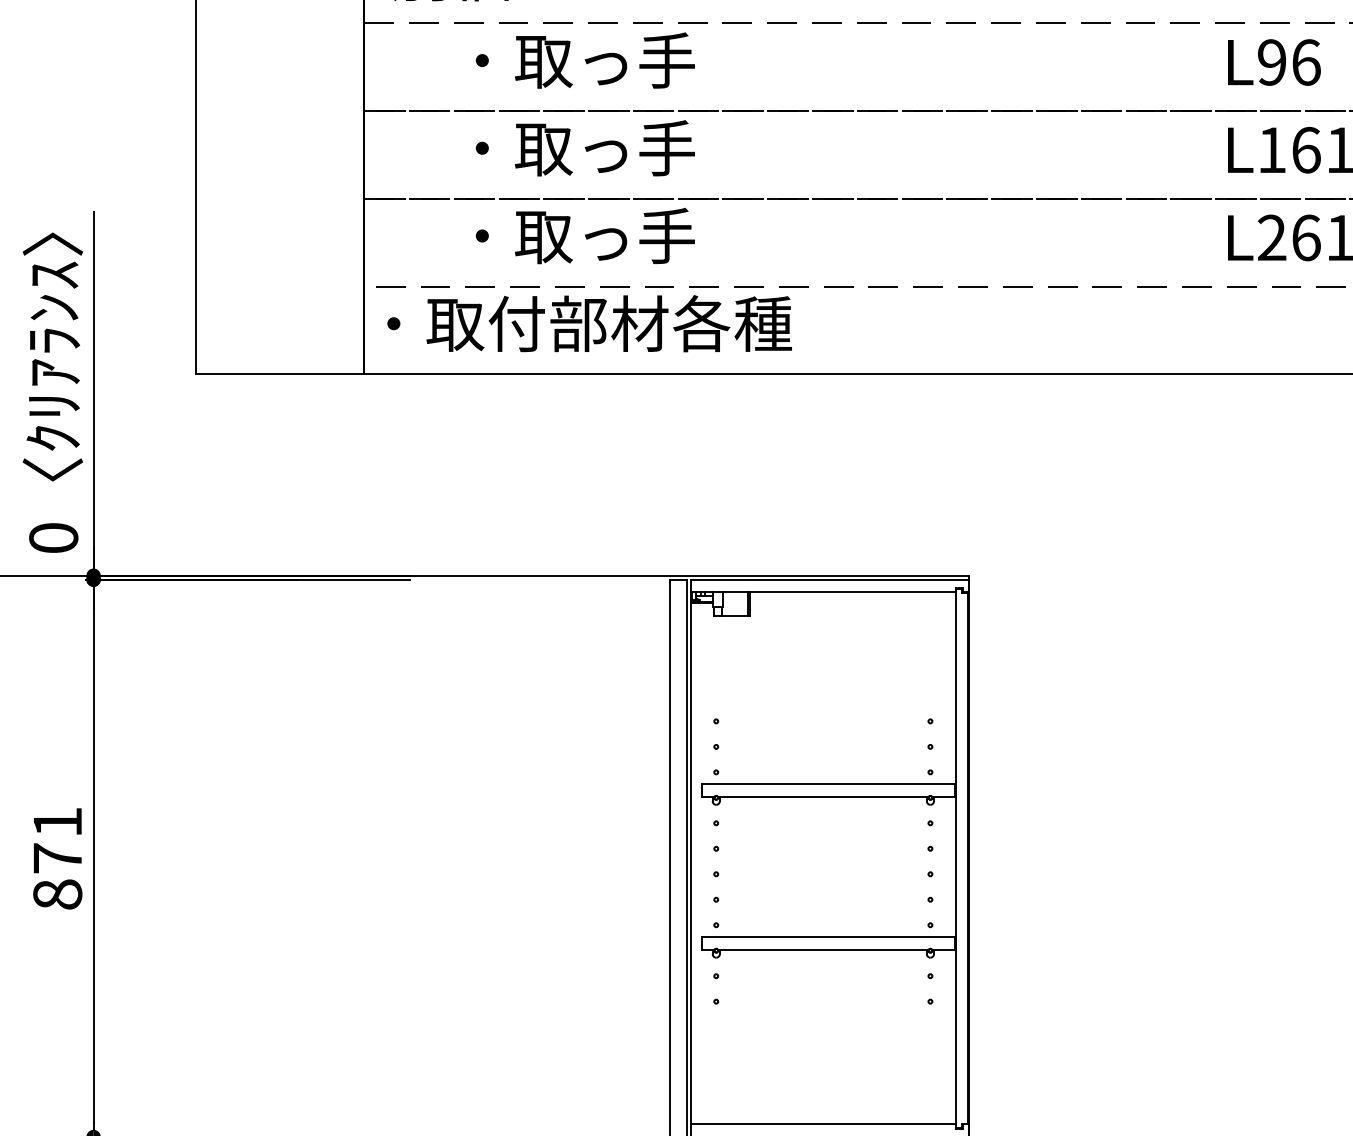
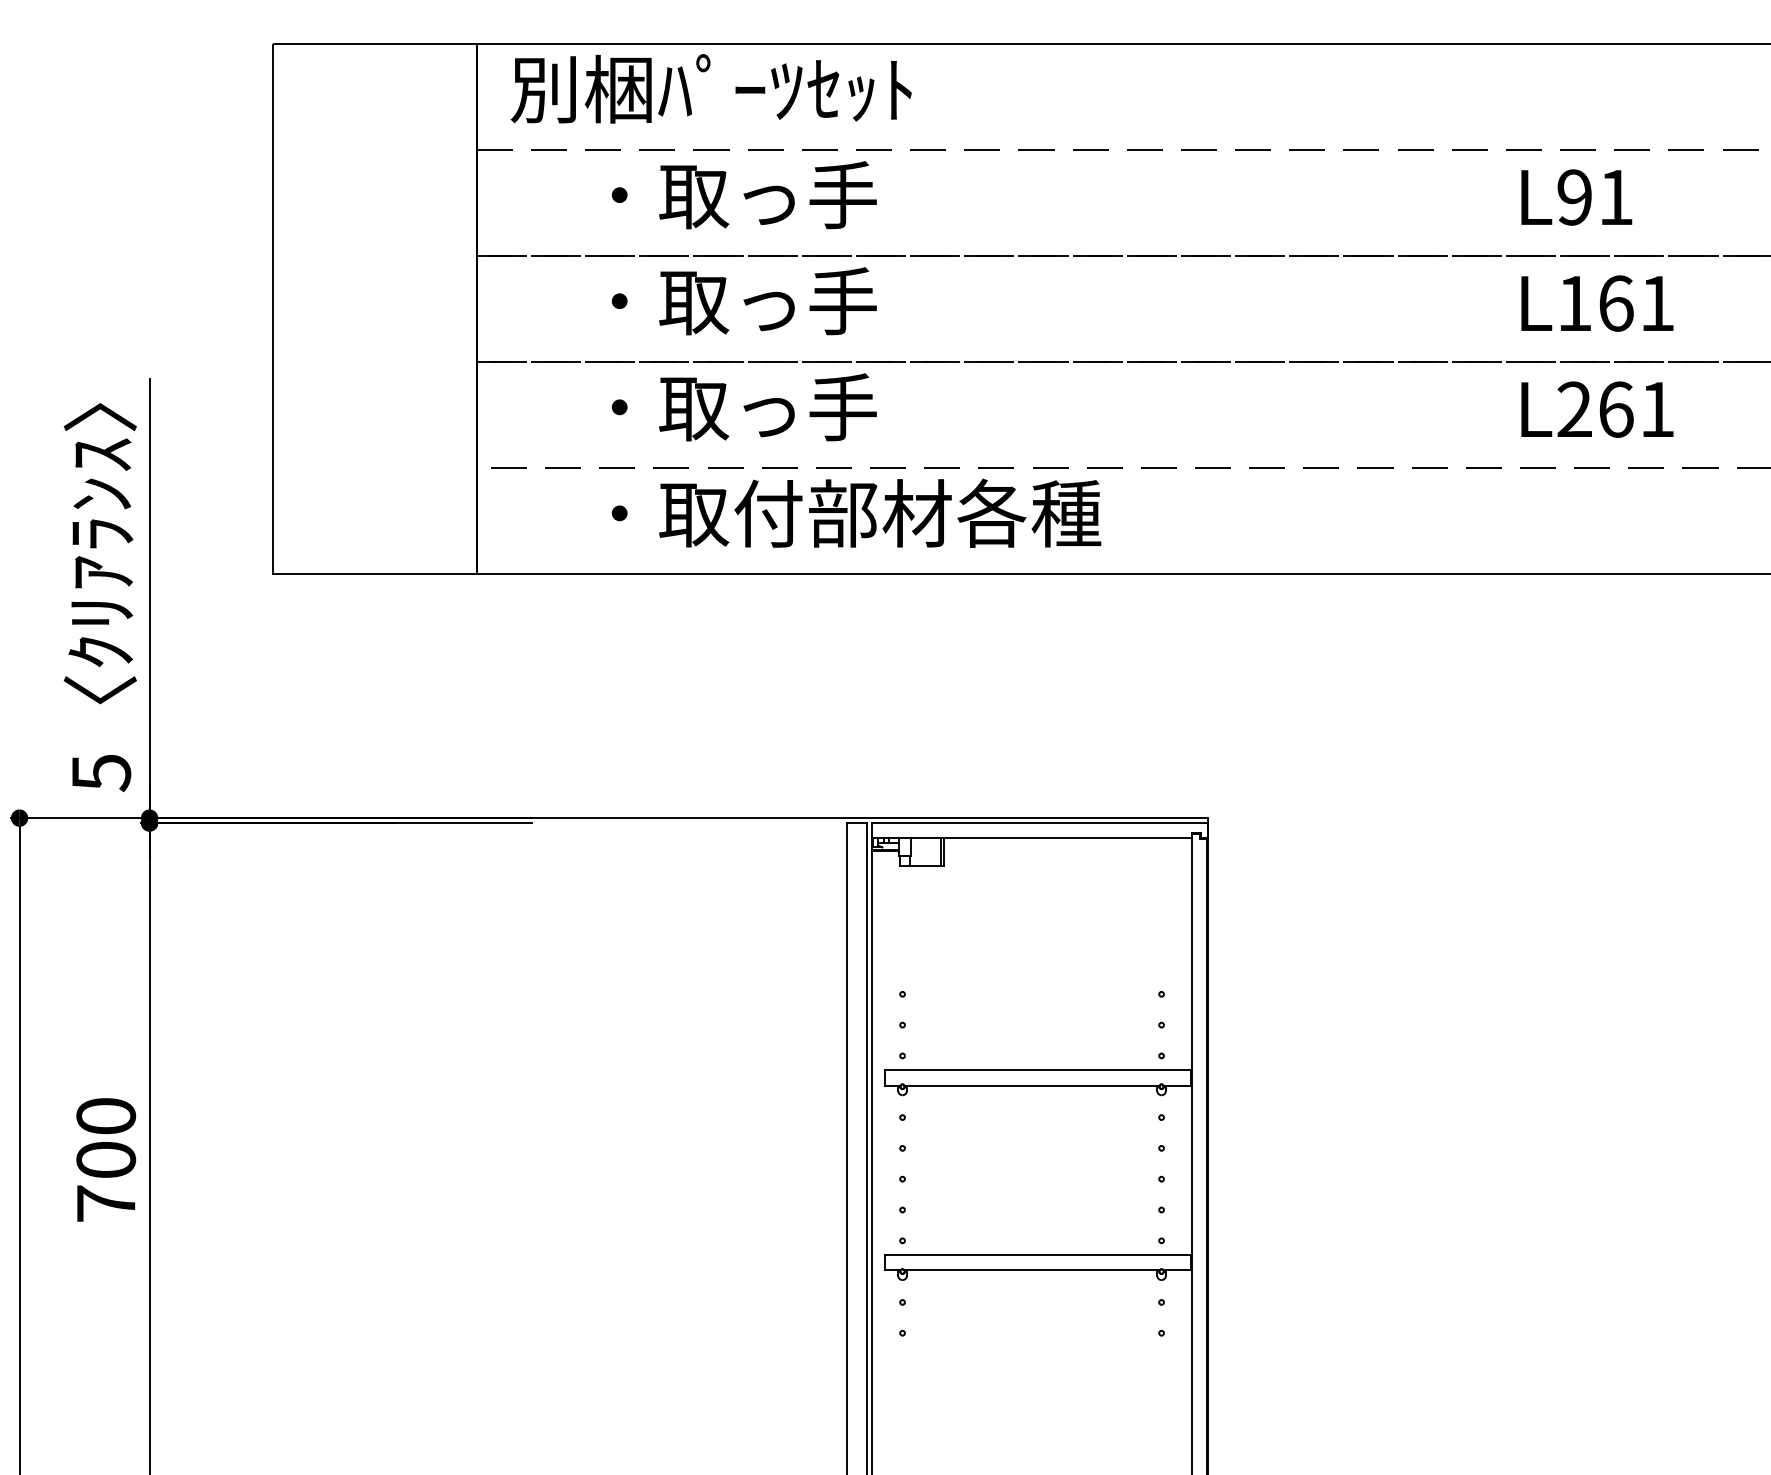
text: (1306, 62) -> (1616, 197), L96 -> L91
text: (589, 322) -> (856, 512), moved
text: (53, 538) -> (101, 773), 0 -> 5
text: (57, 857) -> (106, 1159), 871 -> 700

